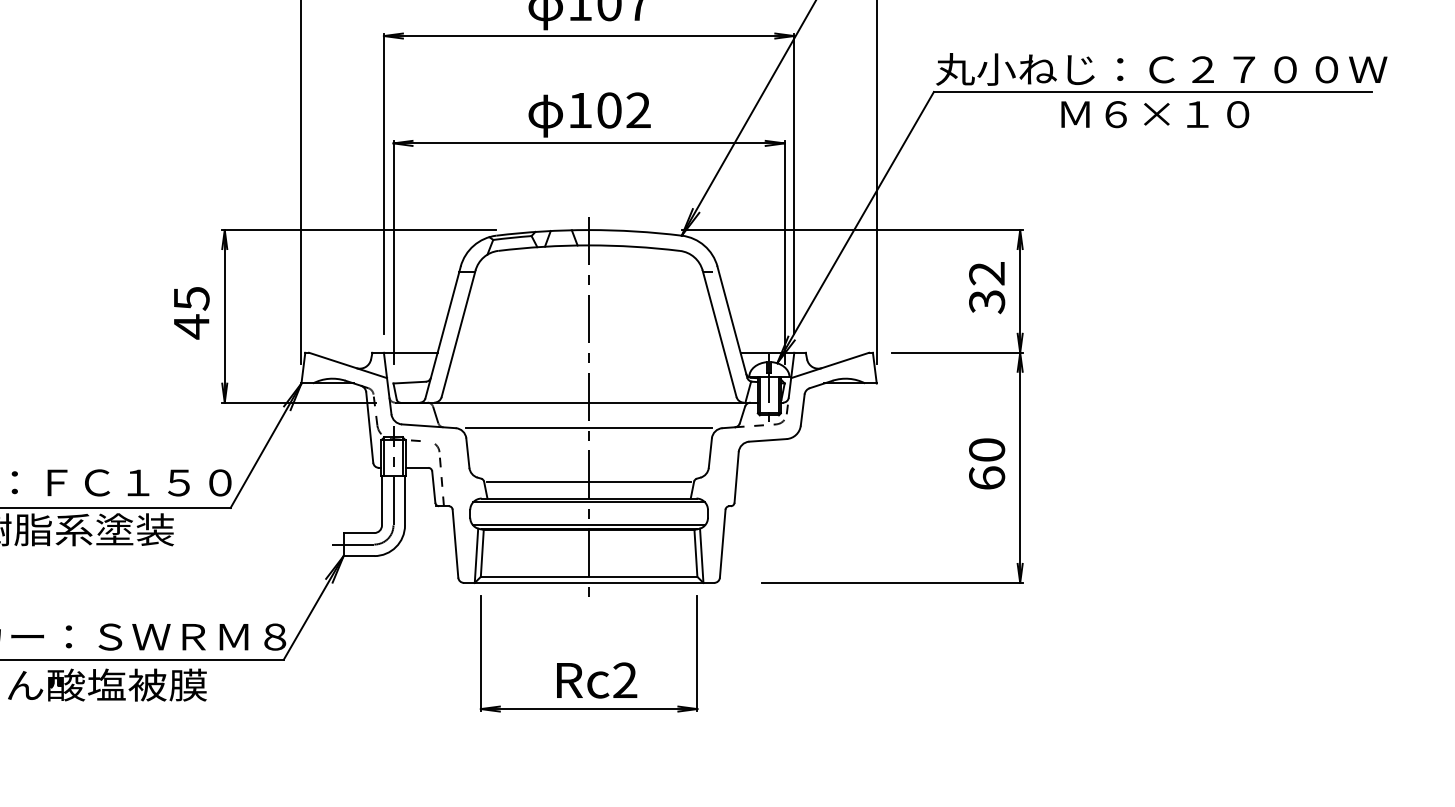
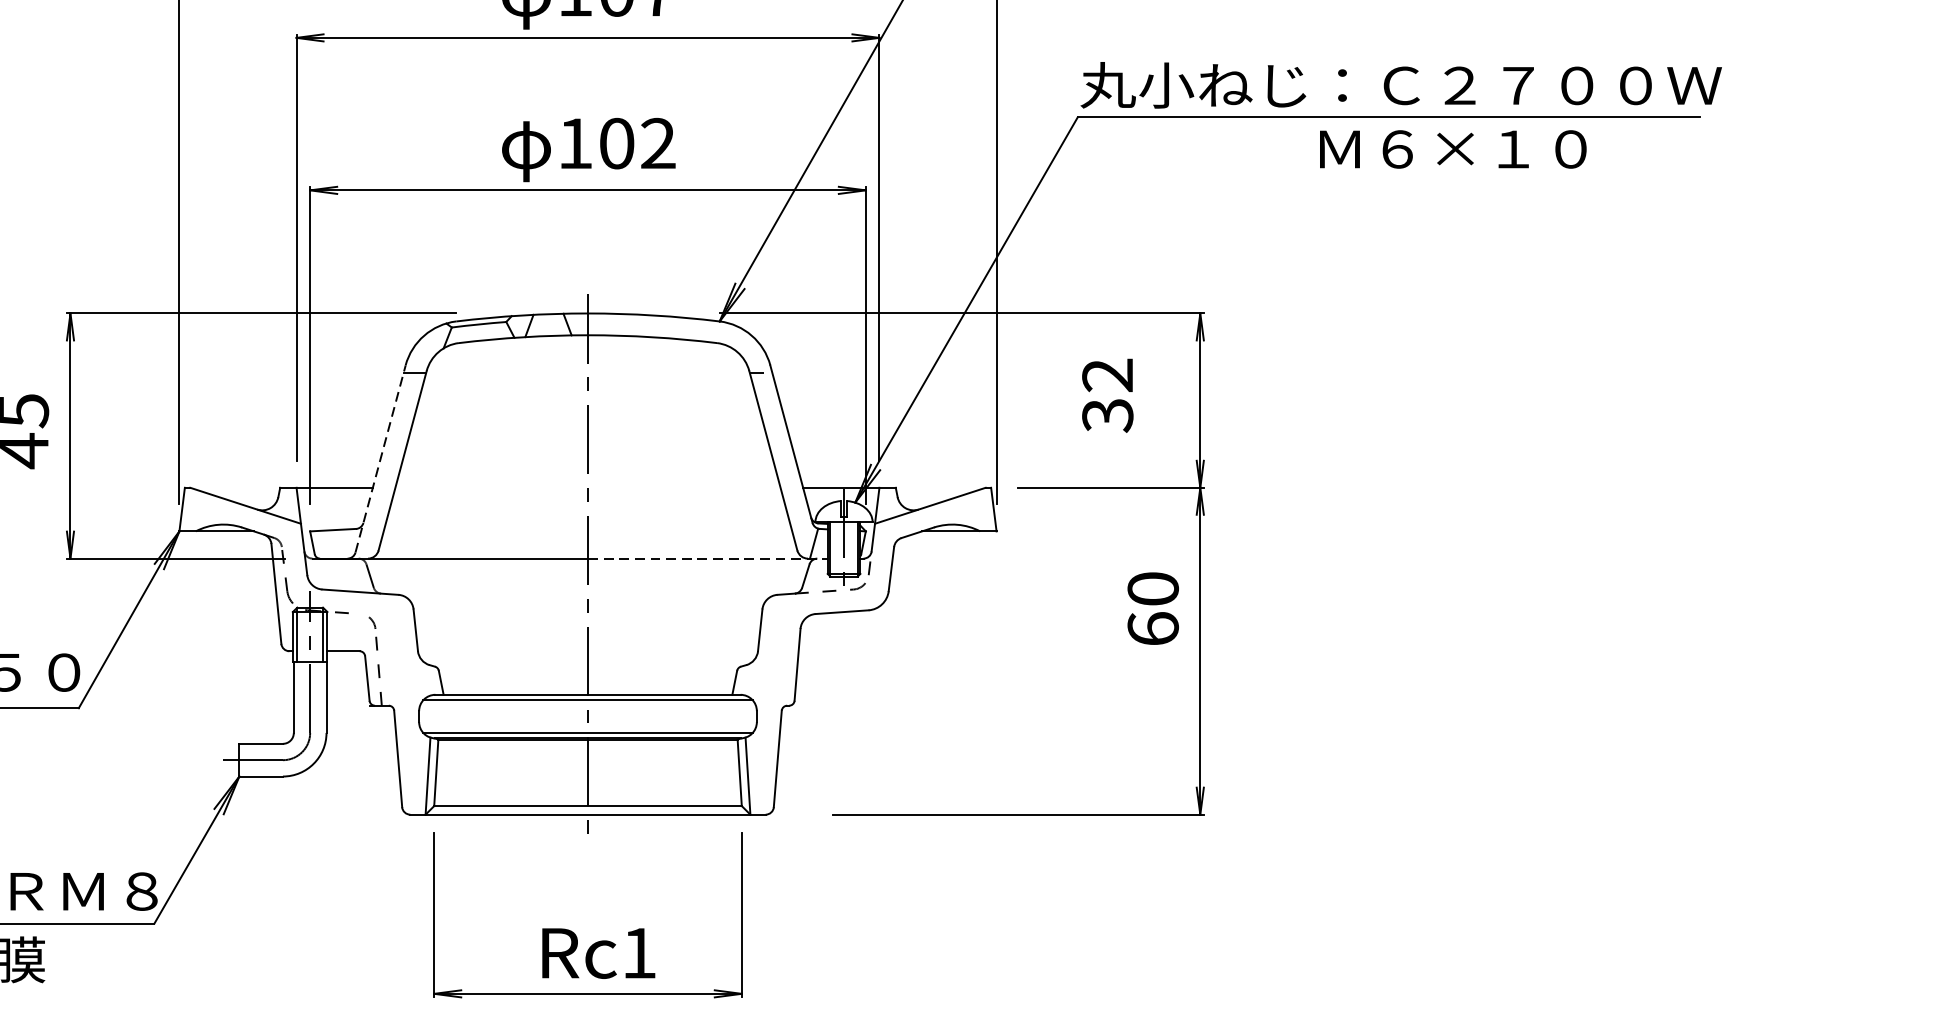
text: (1155, 114) -> (1453, 149), moved
text: (987, 288) -> (1108, 396), moved
line: (443, 332) -> (381, 458), solid -> dashed
line: (673, 402) -> (707, 558), solid -> dashed
line: (588, 428) -> (587, 595), removed
text: (987, 463) -> (1153, 608), moved
line: (588, 481) -> (587, 670), removed
text: (625, 679) -> (639, 951), Rc2 -> Rc1

